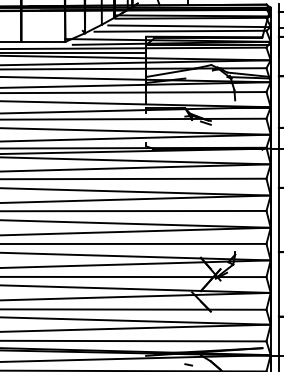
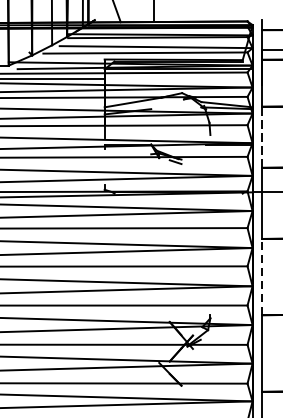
line: (278, 102) -> (261, 137), solid -> dashed
line: (278, 219) -> (261, 276), solid -> dashed

